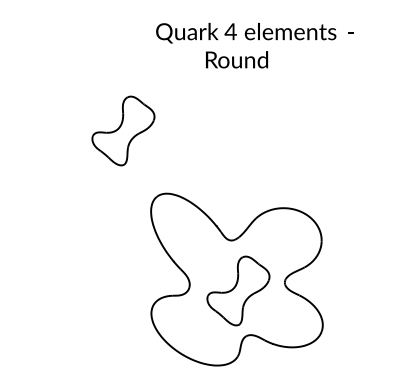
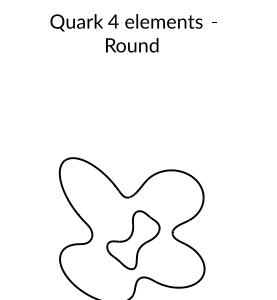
text: (254, 32) -> (133, 22), moved
part: (123, 130) -> (36, 104), removed

